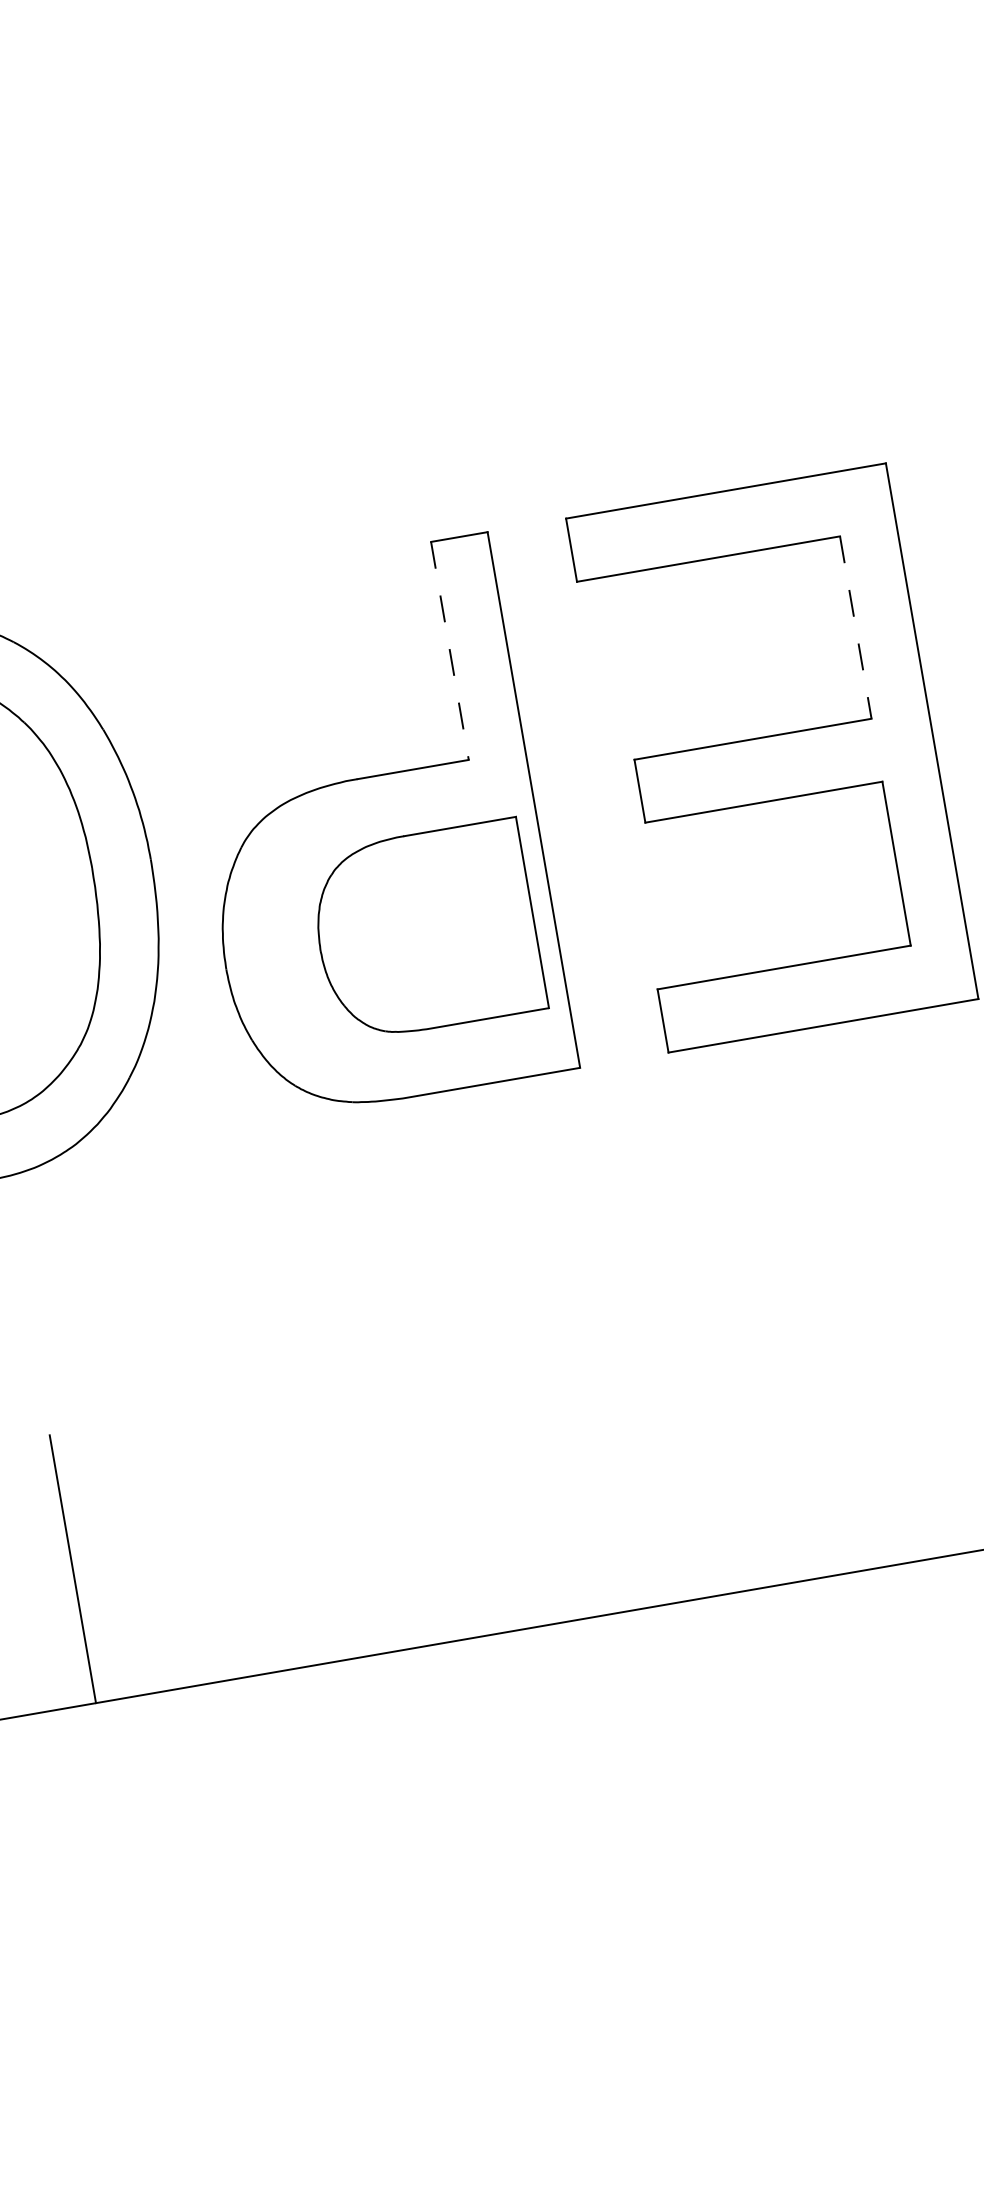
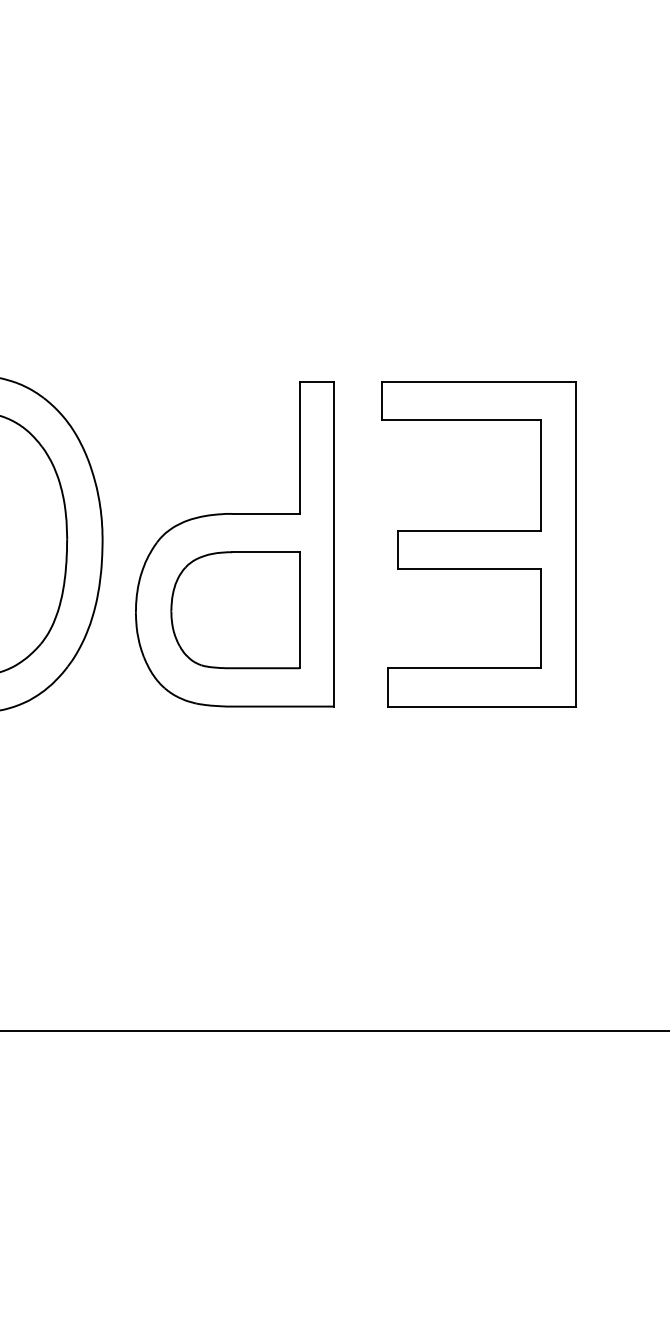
line: (856, 627) -> (541, 475), dashed -> solid
line: (449, 652) -> (299, 448), dashed -> solid
part: (426, 931) -> (235, 610), moved

